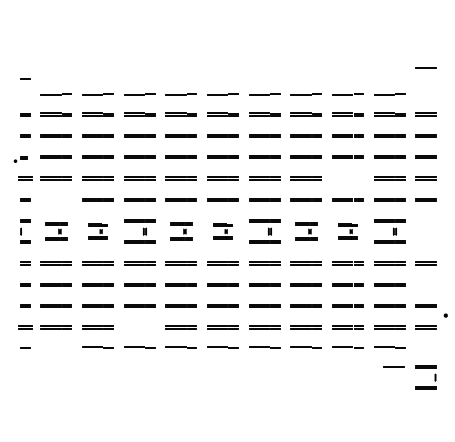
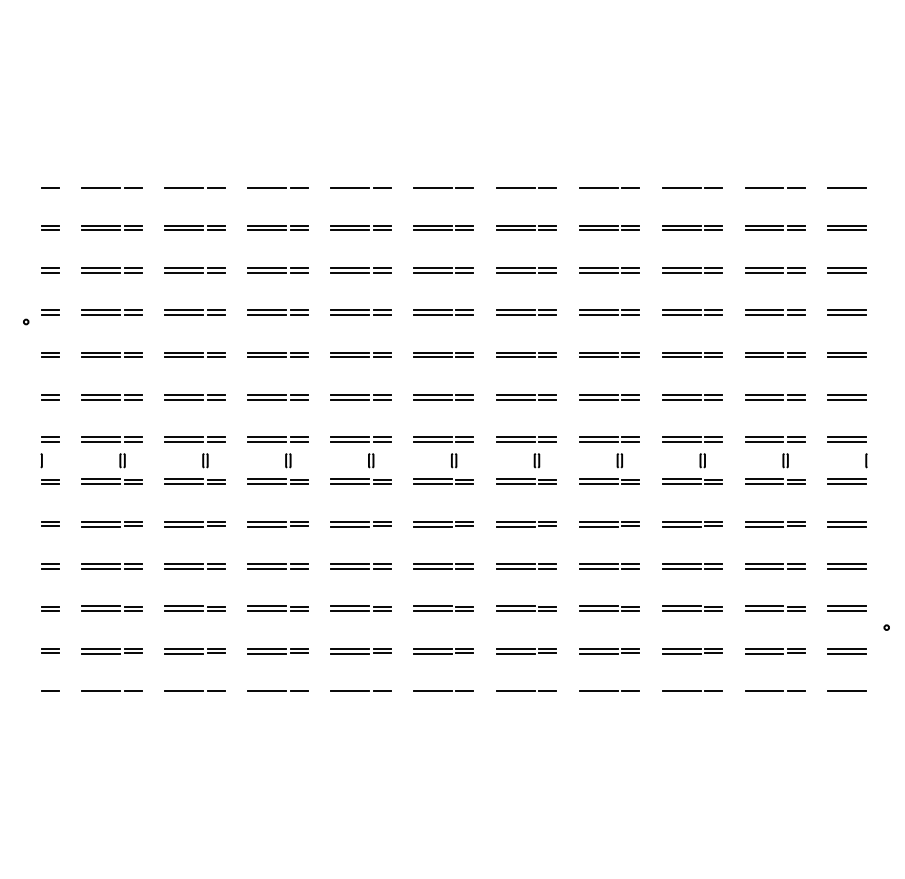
line: (425, 67) -> (846, 187), moved
line: (25, 78) -> (50, 185), moved
part: (20, 159) -> (40, 317), size x1.43
line: (347, 177) -> (691, 352), added
part: (25, 178) -> (50, 354), size x0.62
line: (55, 199) -> (110, 396), added
part: (55, 231) -> (110, 460), size x1.43
part: (97, 231) -> (193, 460), size x1.67
part: (180, 231) -> (359, 460), size x1.43
part: (222, 231) -> (442, 460), size x1.67
part: (305, 231) -> (607, 460), size x1.43
part: (347, 231) -> (691, 460), size x1.67
line: (425, 284) -> (846, 565), added
line: (139, 326) -> (277, 649), added
part: (25, 327) -> (50, 651), size x0.62
line: (55, 347) -> (110, 691), added
line: (393, 366) -> (846, 689), moved
part: (425, 368) -> (846, 442), moved

